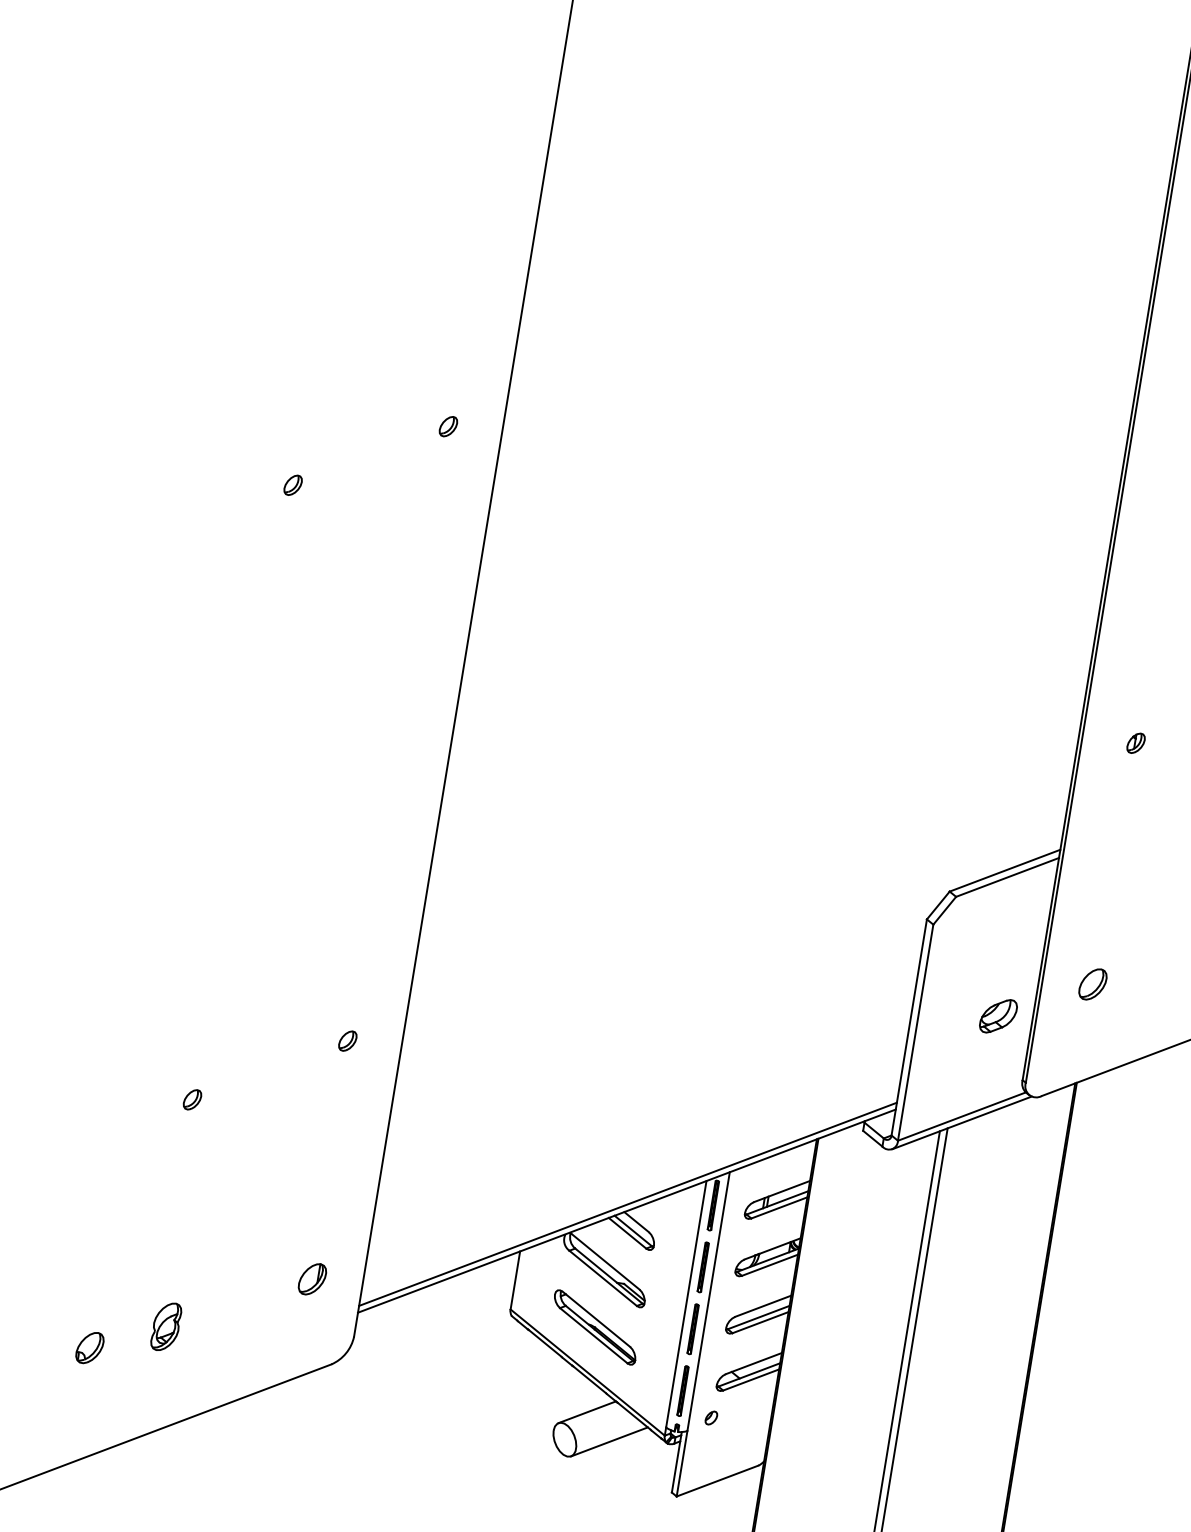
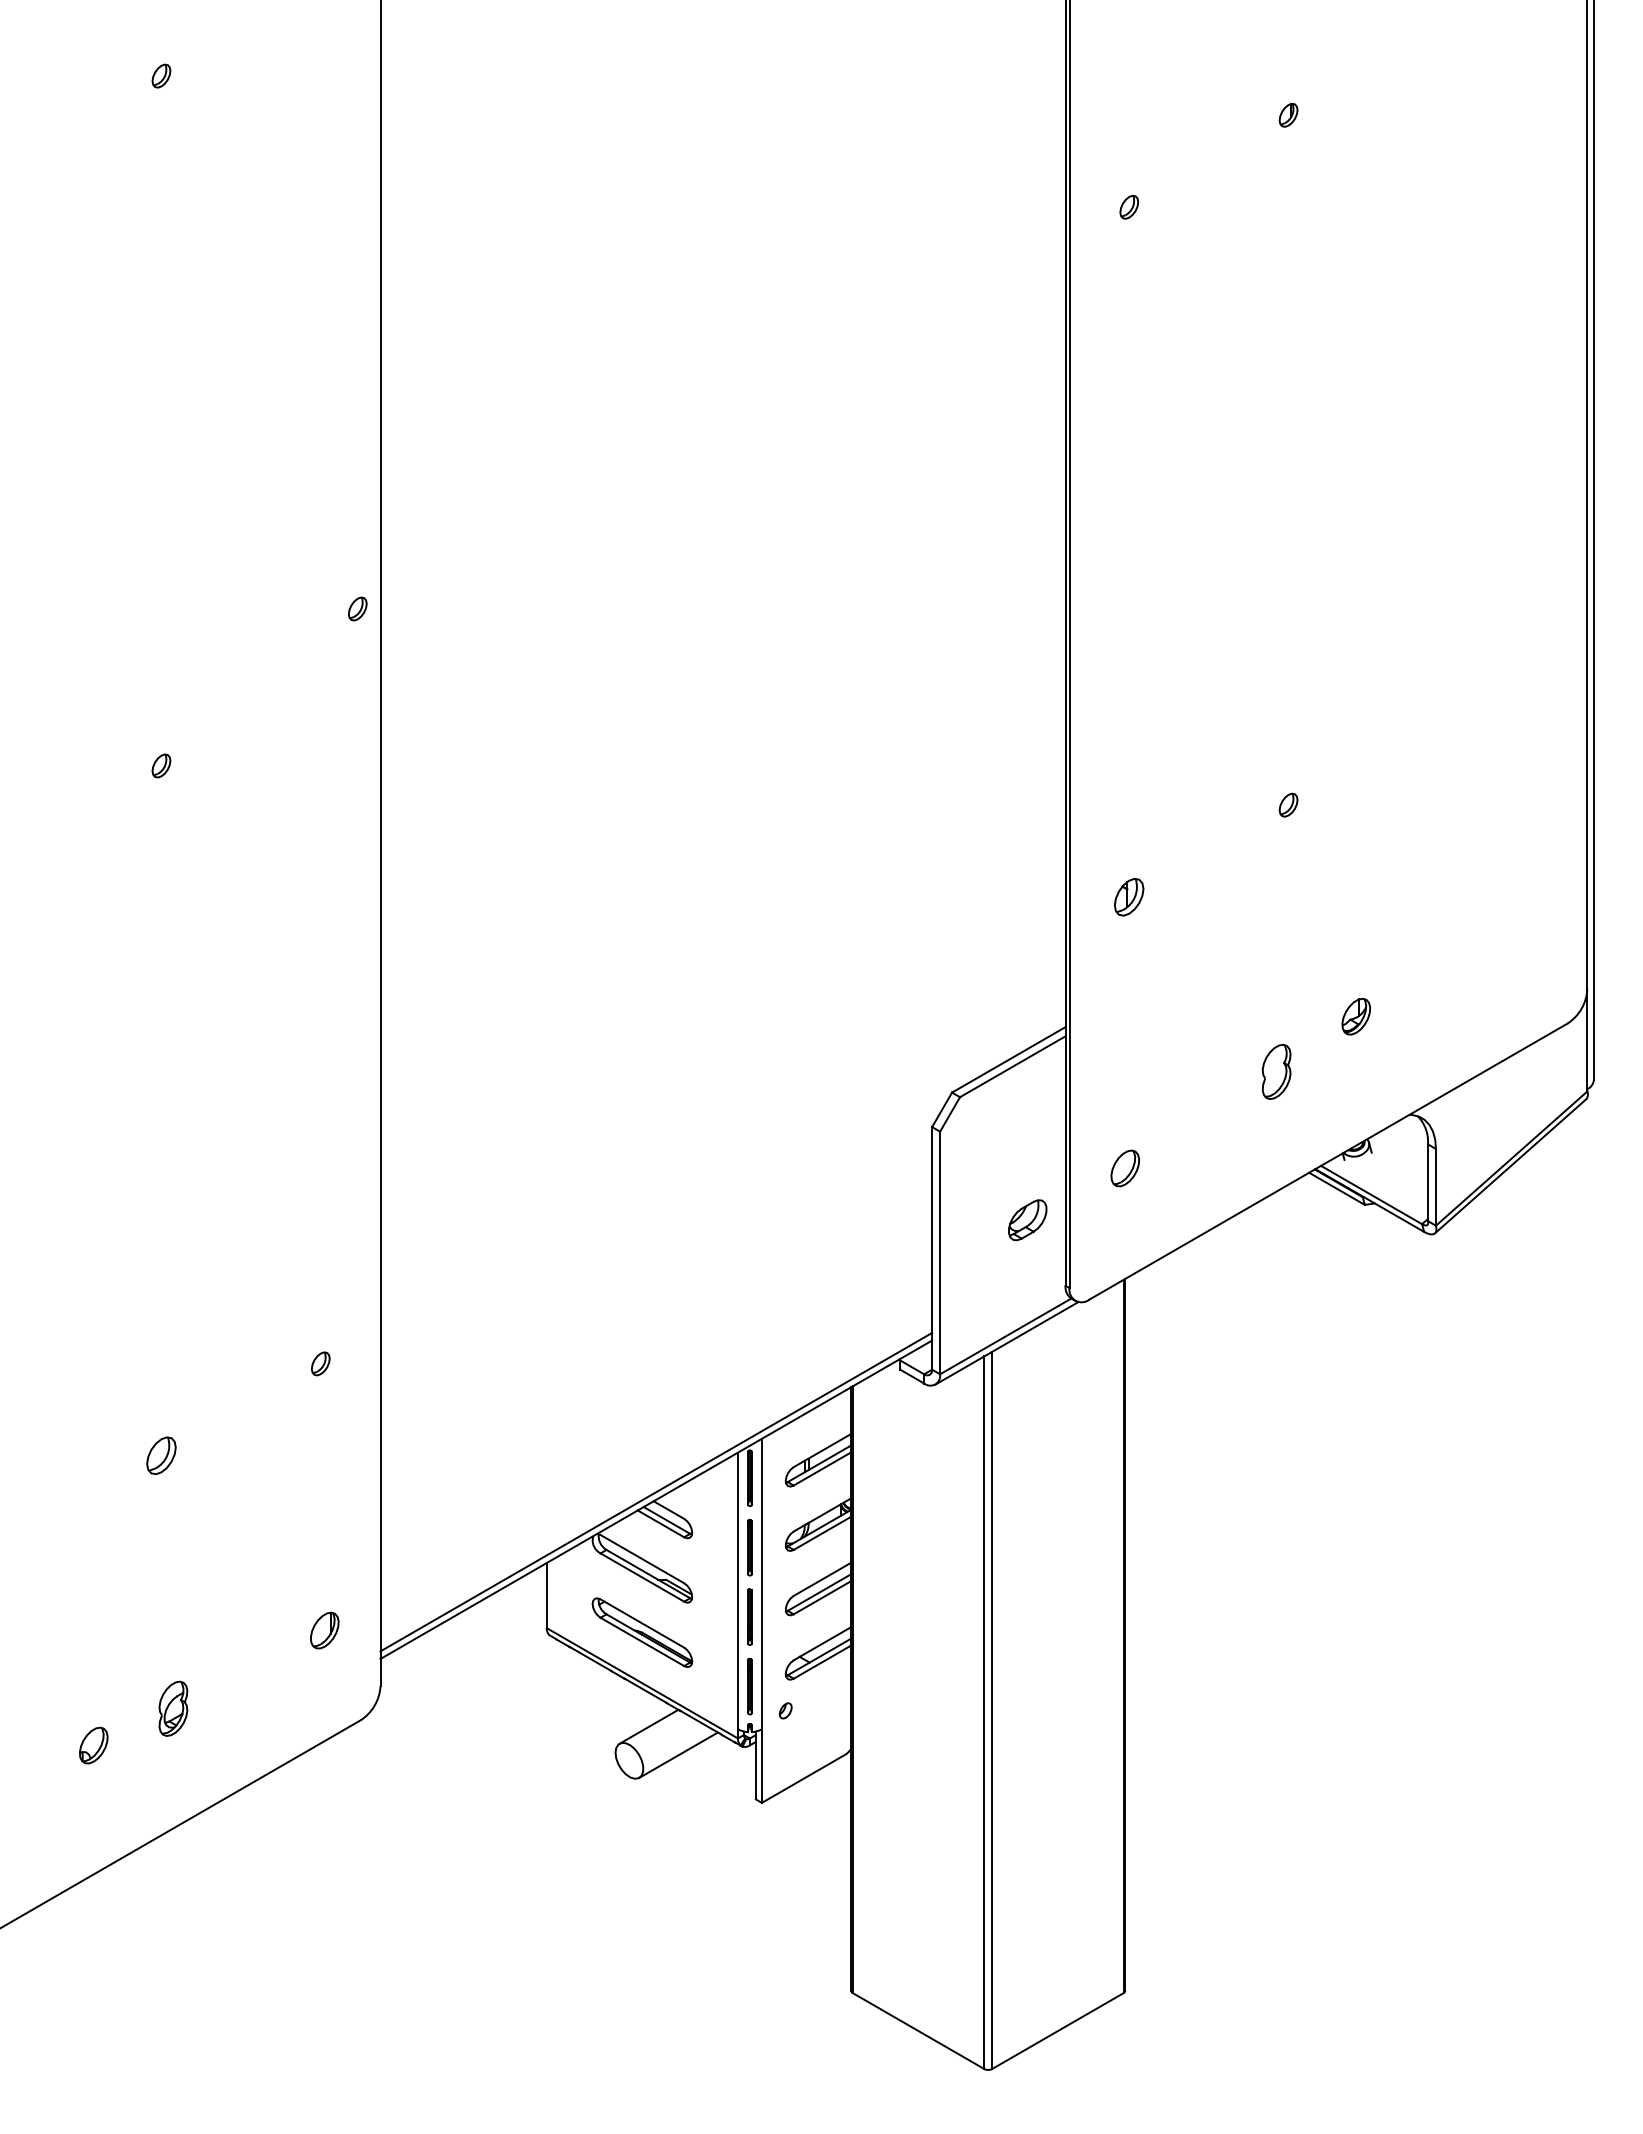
part: (448, 426) -> (357, 608), moved
part: (1136, 742) -> (1129, 896), size x1.6
part: (192, 1099) -> (161, 1455), size x1.6

